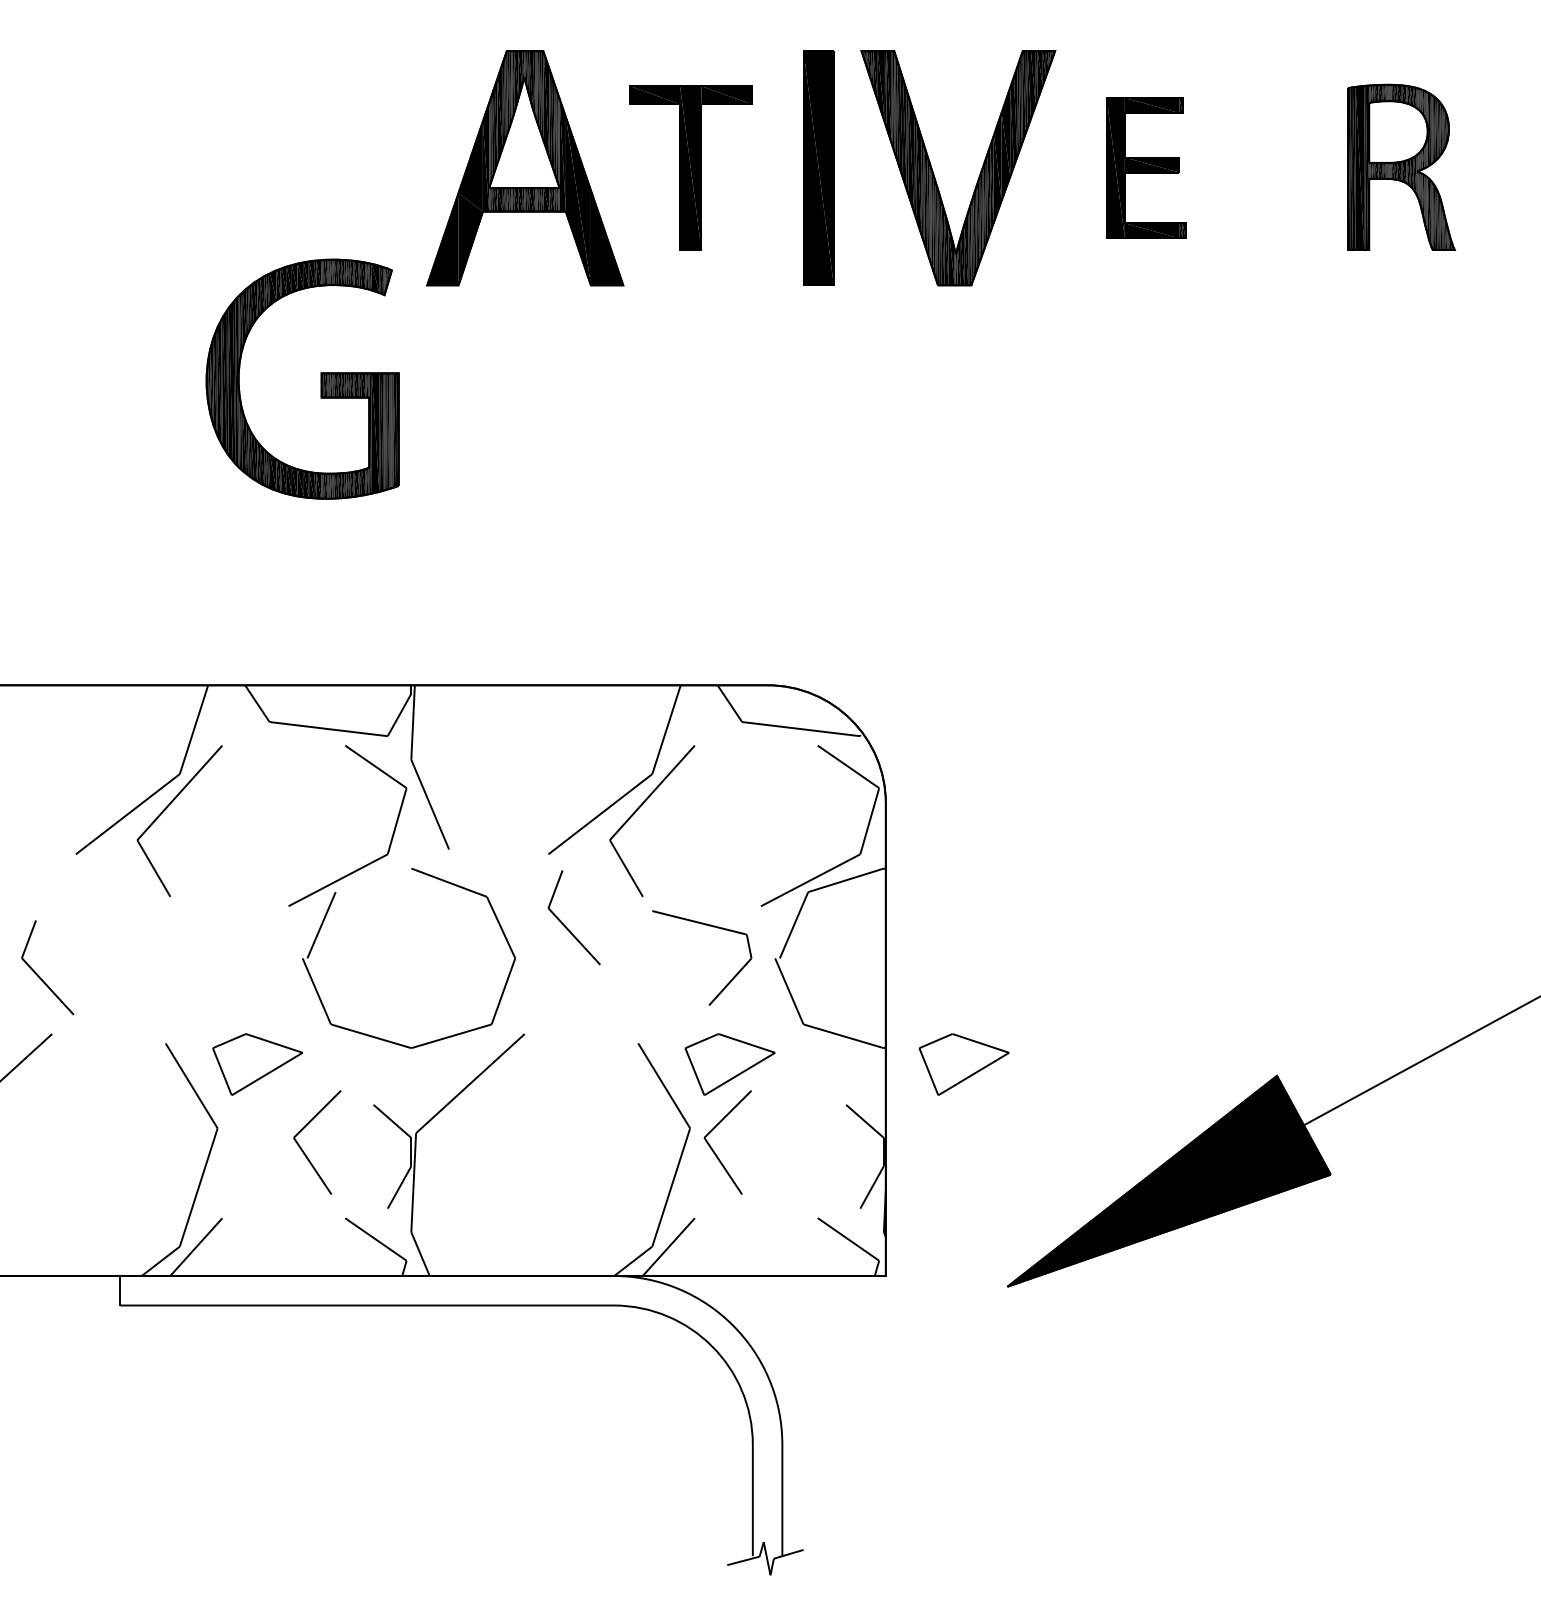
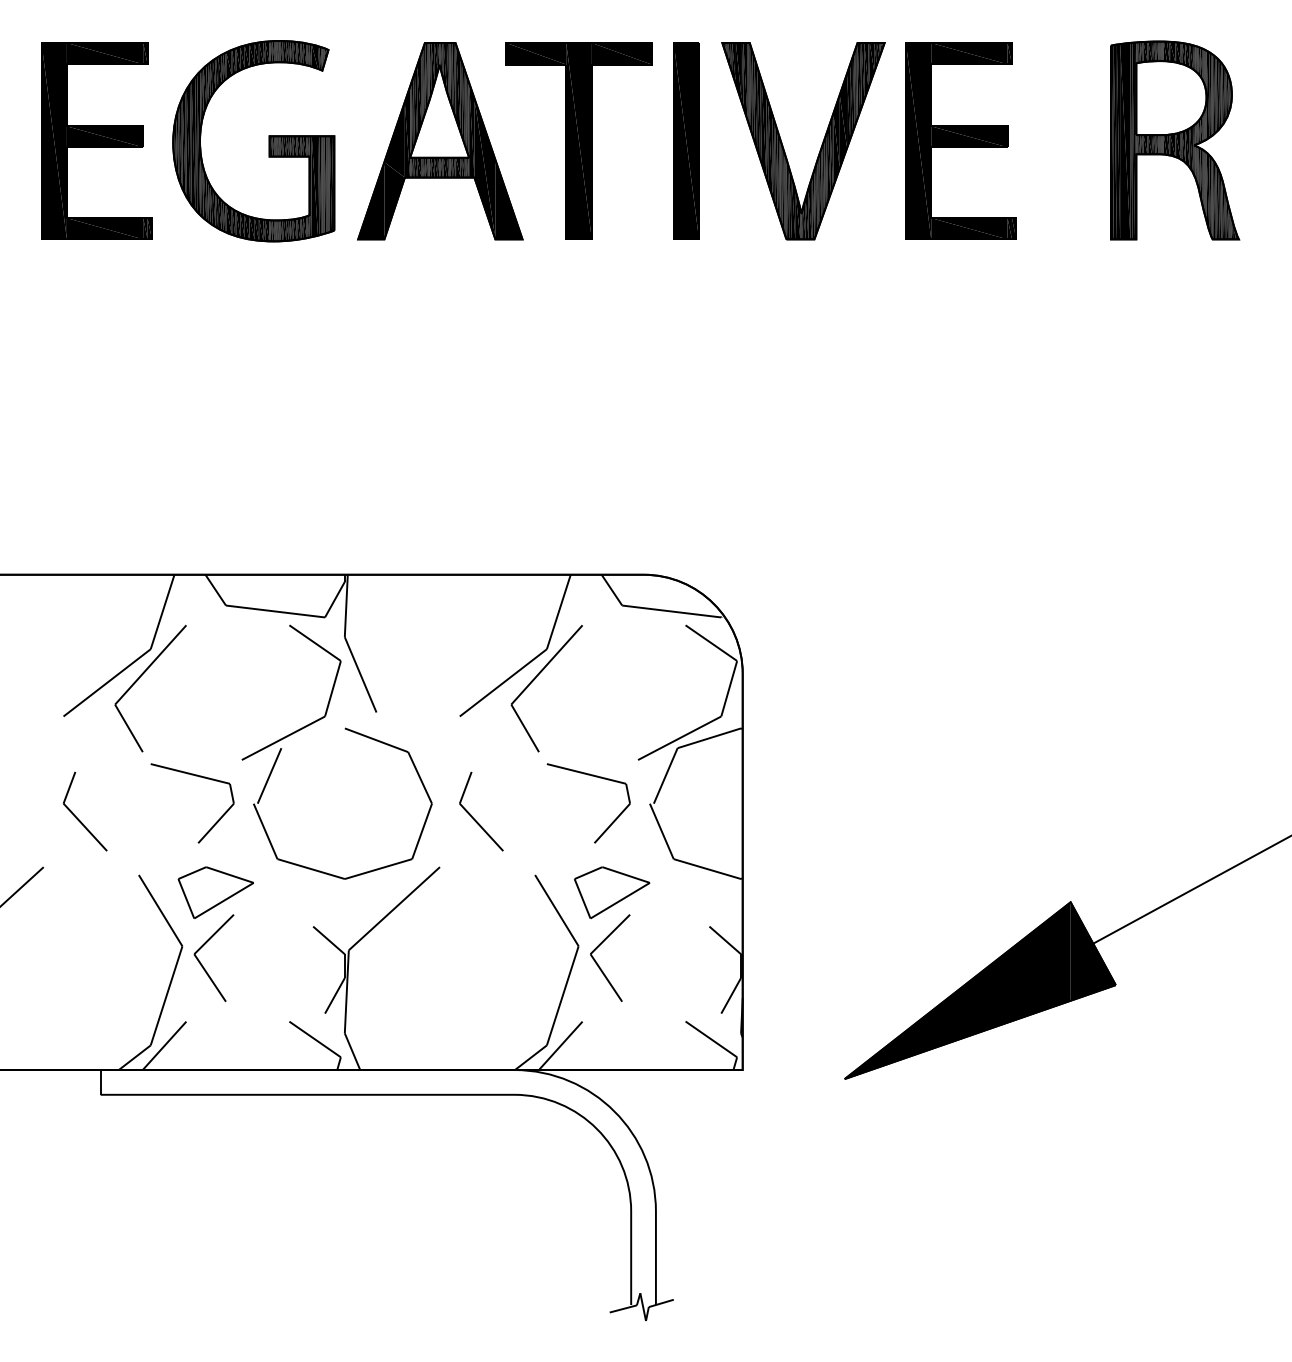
part: (115, 167) -> (96, 140), added
part: (690, 167) -> (578, 140), size x1.43
part: (1145, 167) -> (960, 140), size x1.67
part: (1401, 167) -> (1175, 140), size x1.43
part: (320, 378) -> (268, 140), moved
part: (565, 925) -> (474, 818), moved
part: (236, 926) -> (198, 777), added
part: (39, 975) -> (78, 818), moved
part: (963, 1064) -> (807, 892), removed
part: (303, 1150) -> (202, 964), moved

